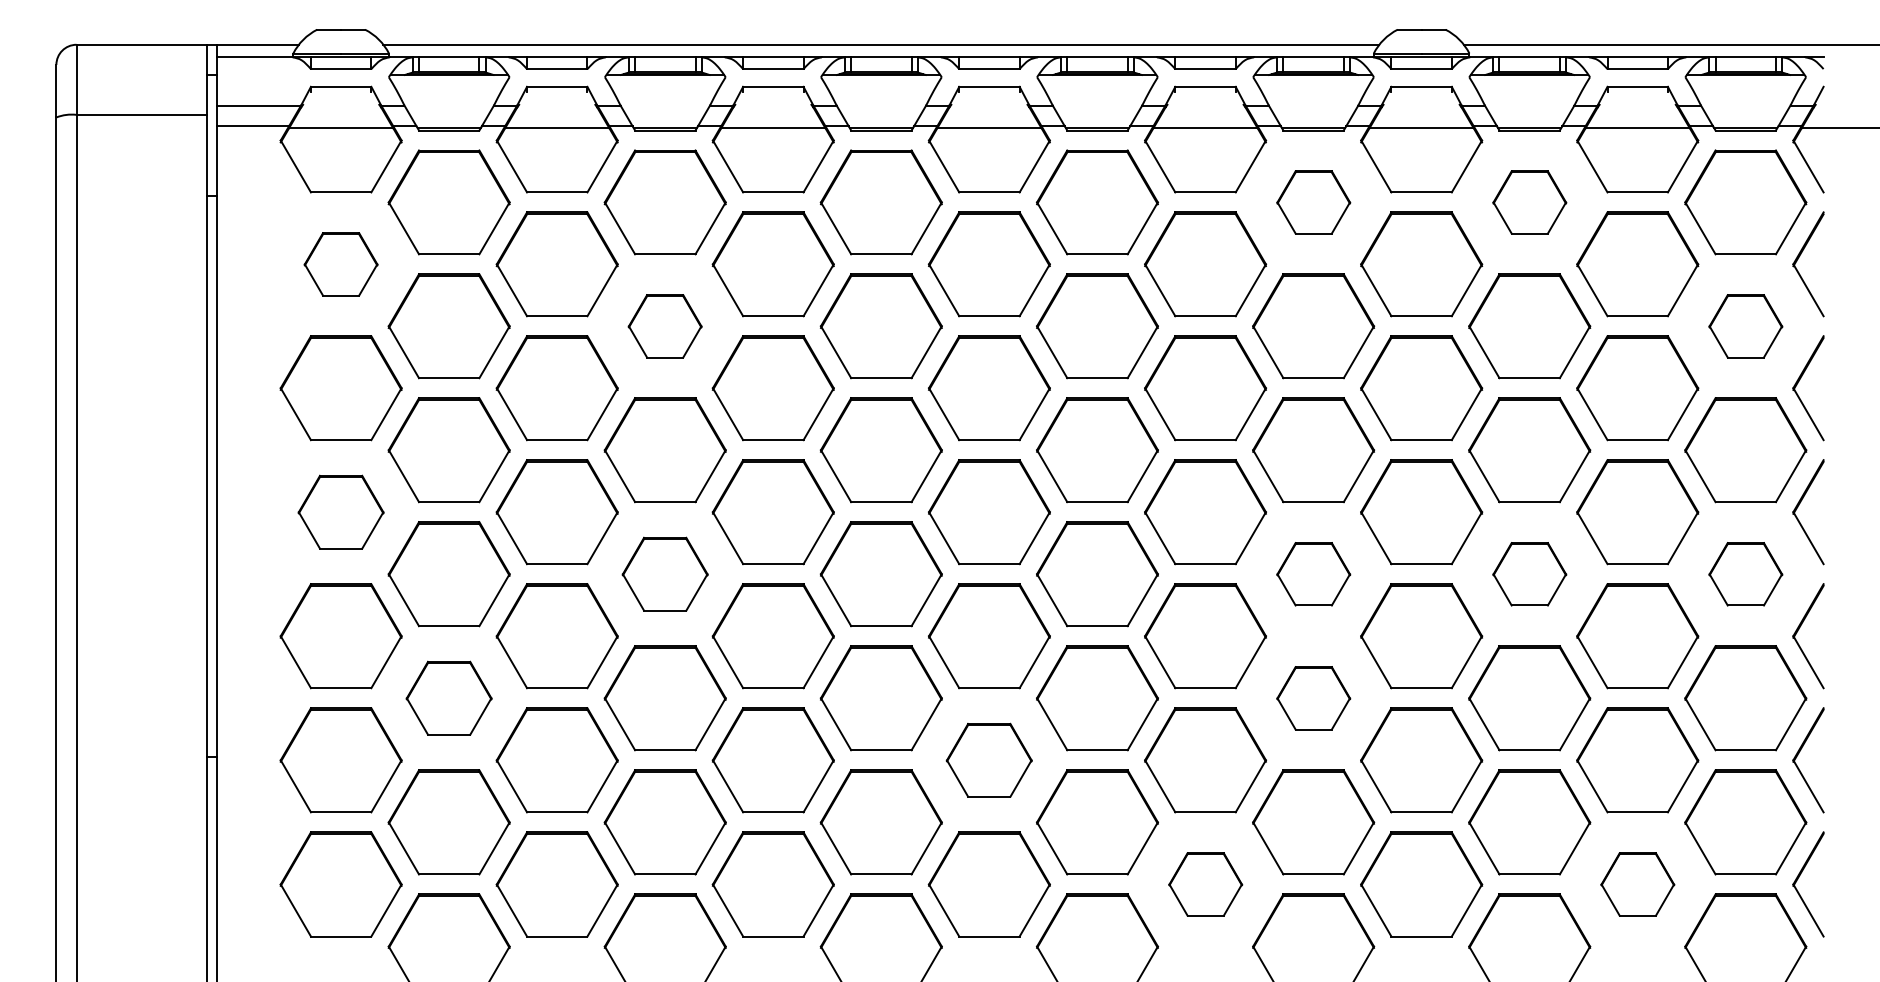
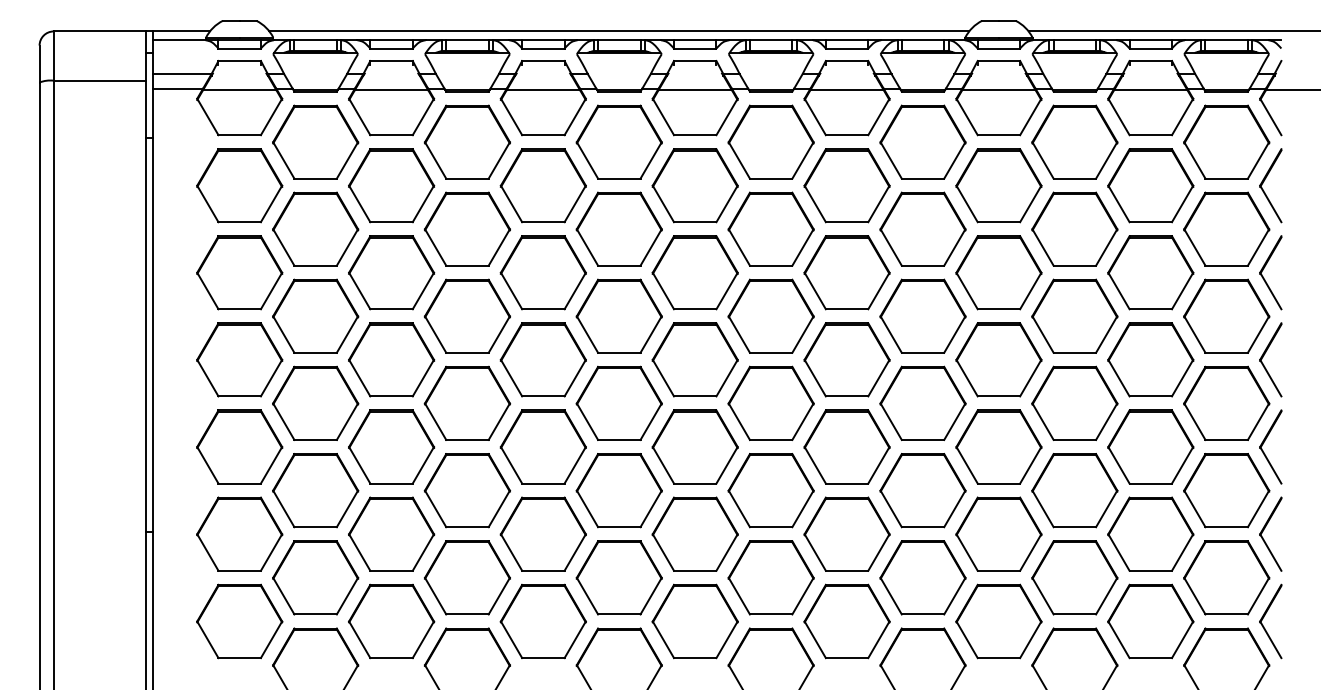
part: (1313, 202) -> (922, 142), size x1.67
part: (1529, 202) -> (1074, 142), size x1.67
part: (340, 264) -> (239, 185), size x1.67
part: (664, 326) -> (466, 229), size x1.67
part: (1745, 326) -> (1226, 229), size x1.67
part: (340, 512) -> (239, 360), size x1.43
part: (664, 574) -> (466, 403), size x1.43
part: (1313, 574) -> (922, 403), size x1.67
part: (1529, 574) -> (1074, 403), size x1.67
part: (1745, 574) -> (1226, 403), size x1.67
part: (448, 698) -> (315, 490), size x1.43
part: (1313, 698) -> (922, 490), size x1.67
part: (988, 760) -> (694, 534), size x1.43
part: (1205, 884) -> (847, 621), size x1.67
part: (1637, 884) -> (1150, 621), size x1.67

